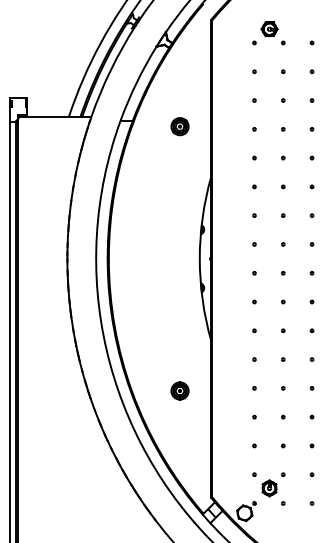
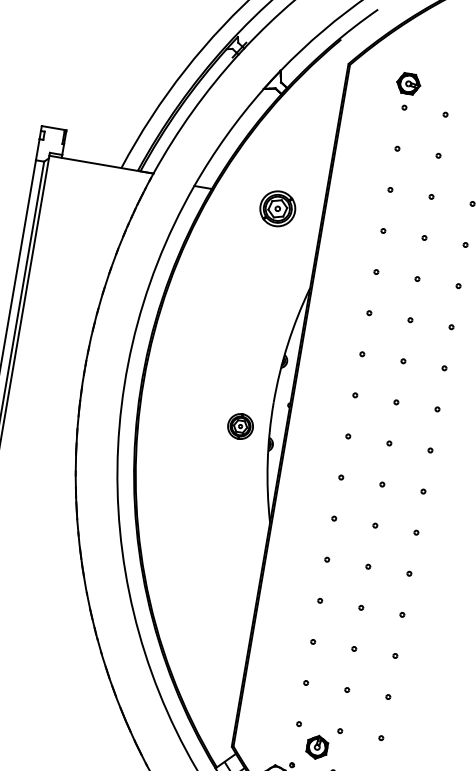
part: (269, 29) -> (408, 84), moved
part: (179, 126) -> (277, 208), size x1.4
part: (179, 390) -> (239, 425), moved

